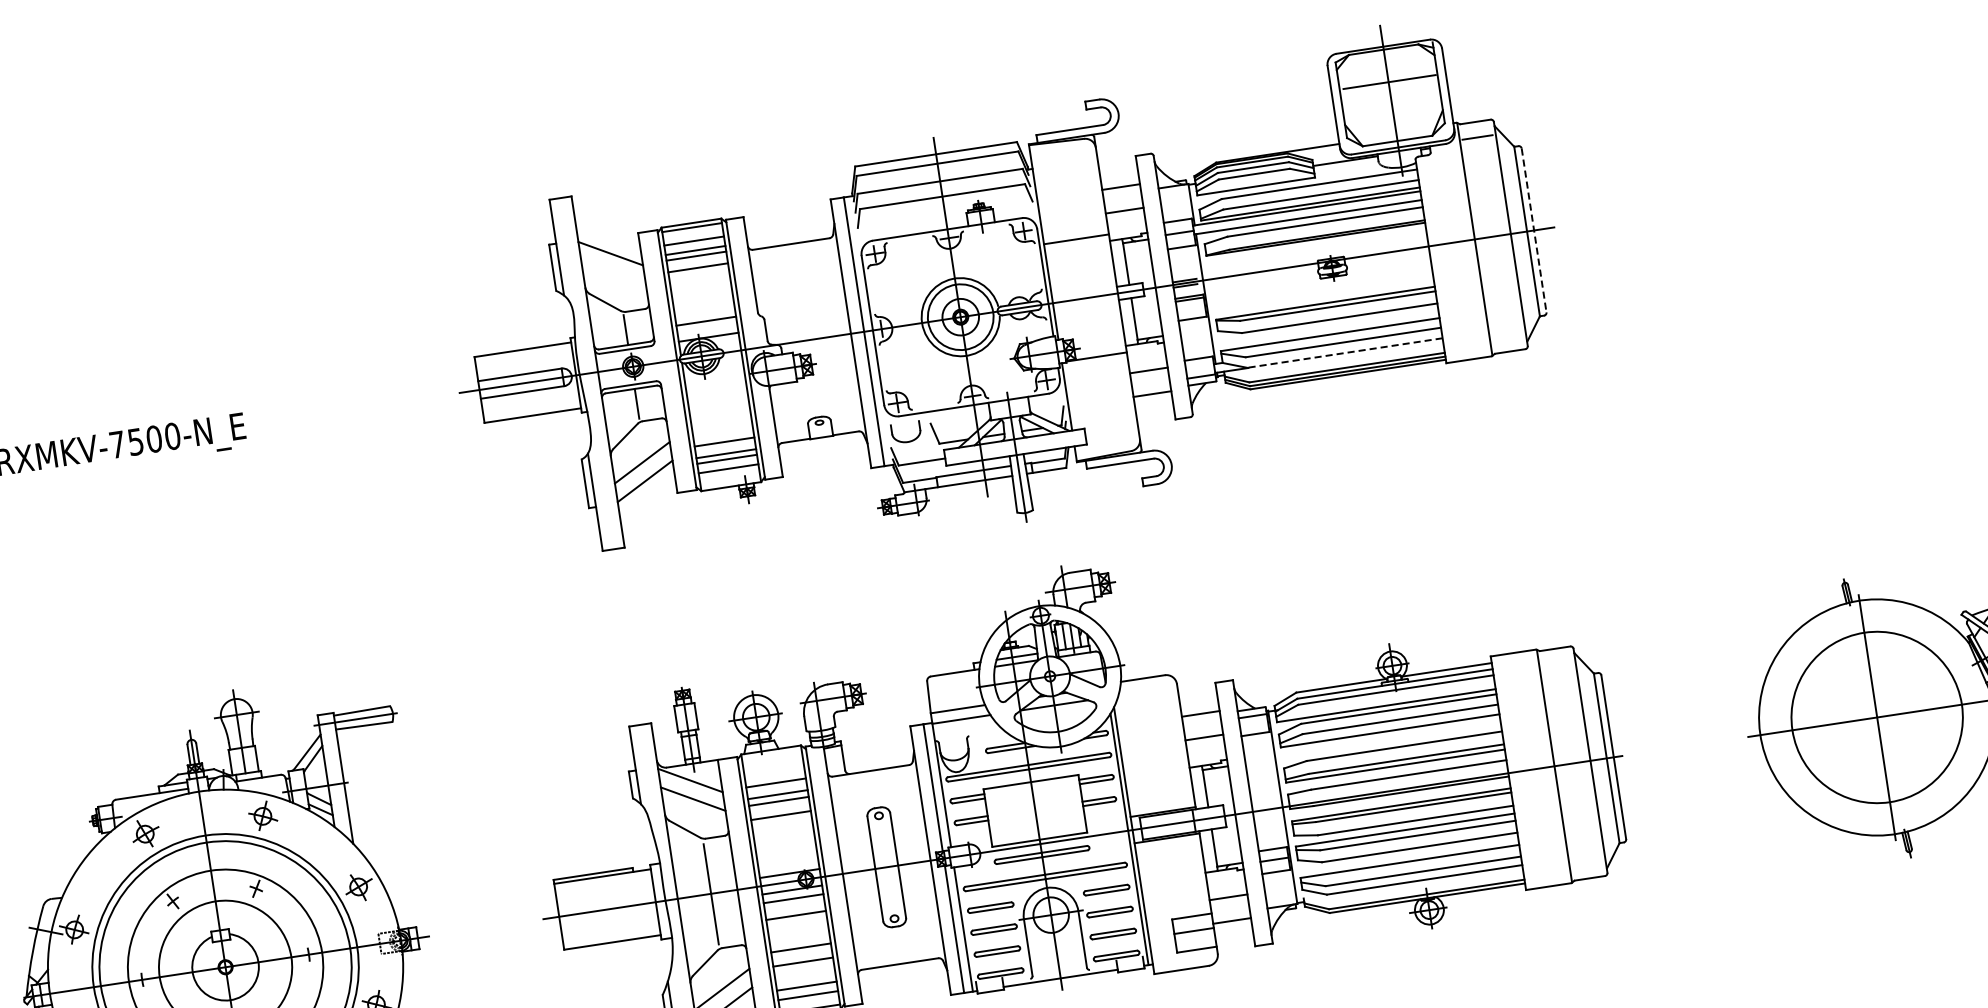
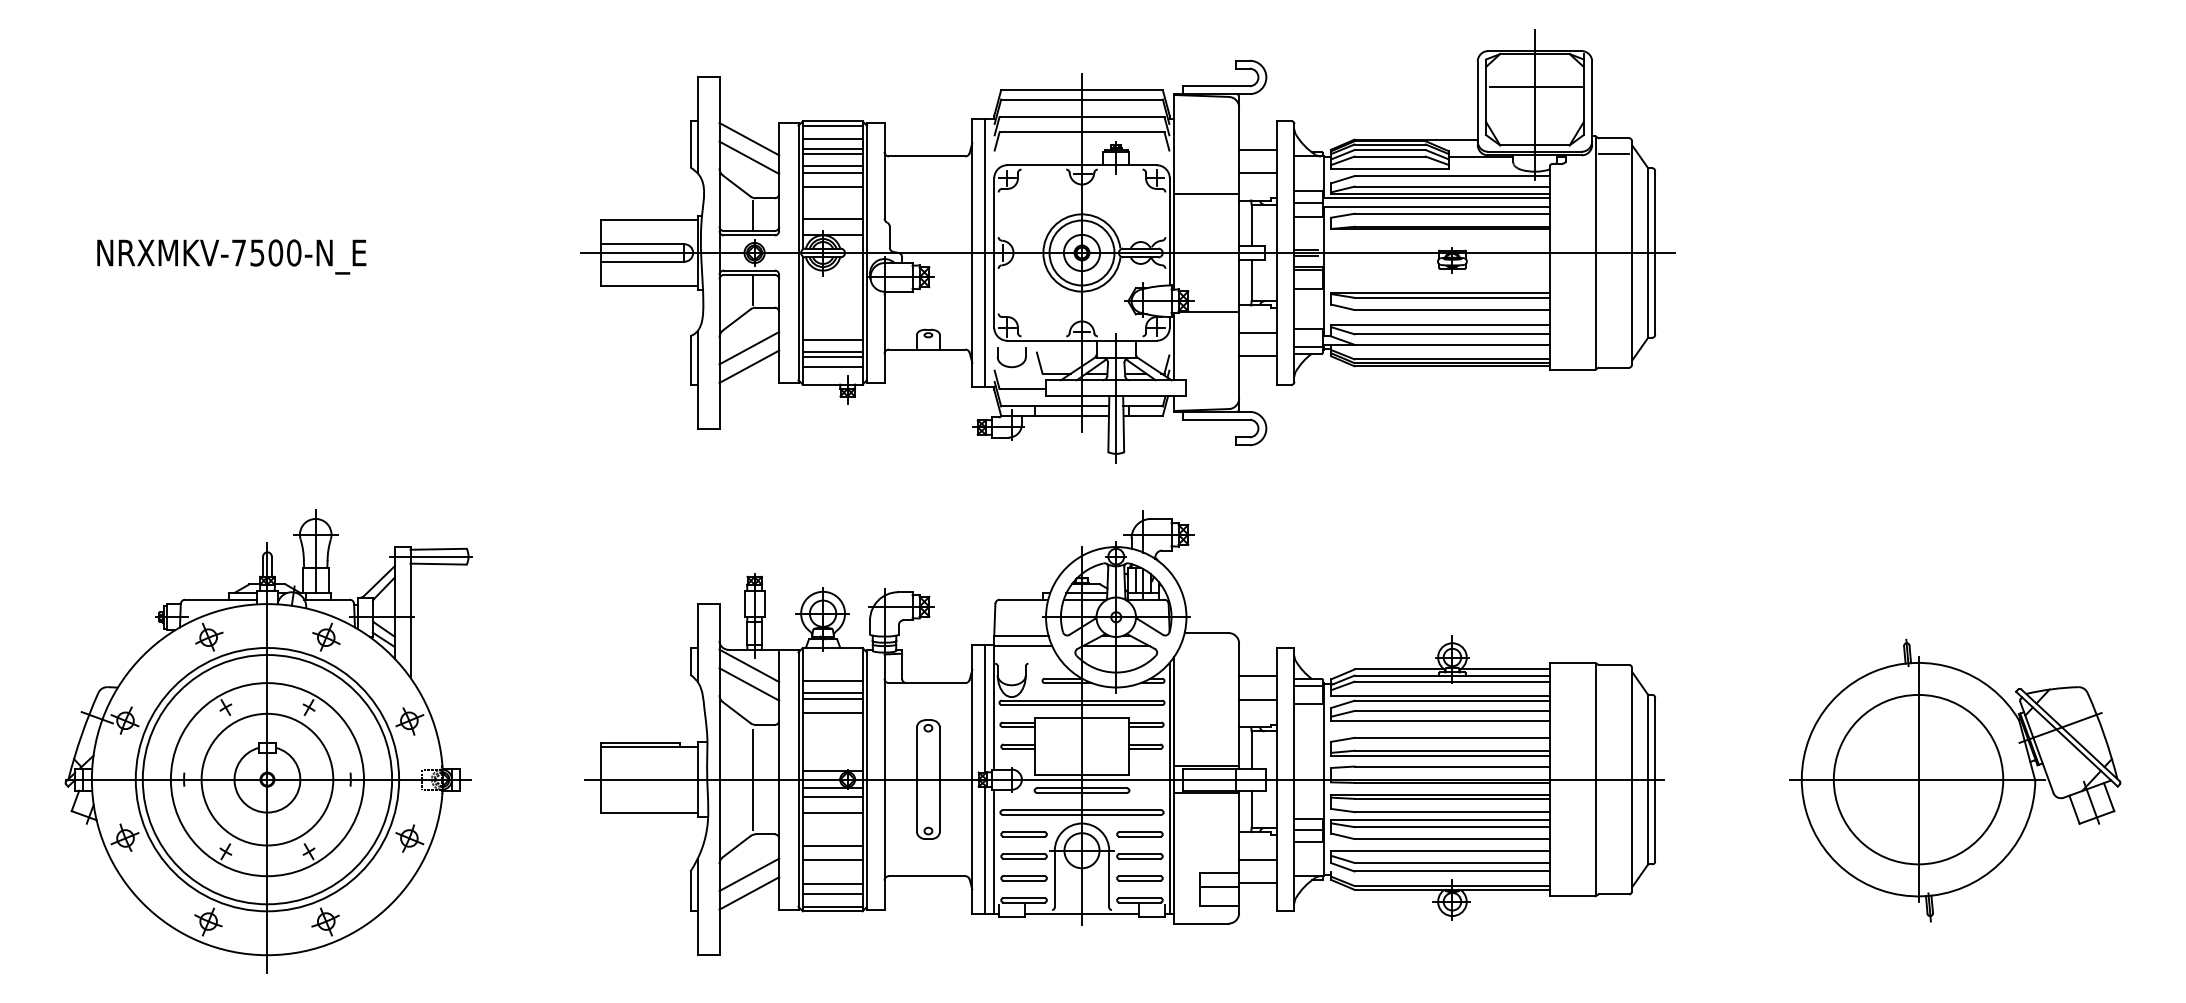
line: (1534, 230) -> (1655, 253), dashed -> solid
line: (613, 271) -> (749, 157), added
line: (698, 274) -> (832, 172), added
line: (701, 288) -> (832, 186), added
line: (1345, 352) -> (1452, 344), dashed -> solid

